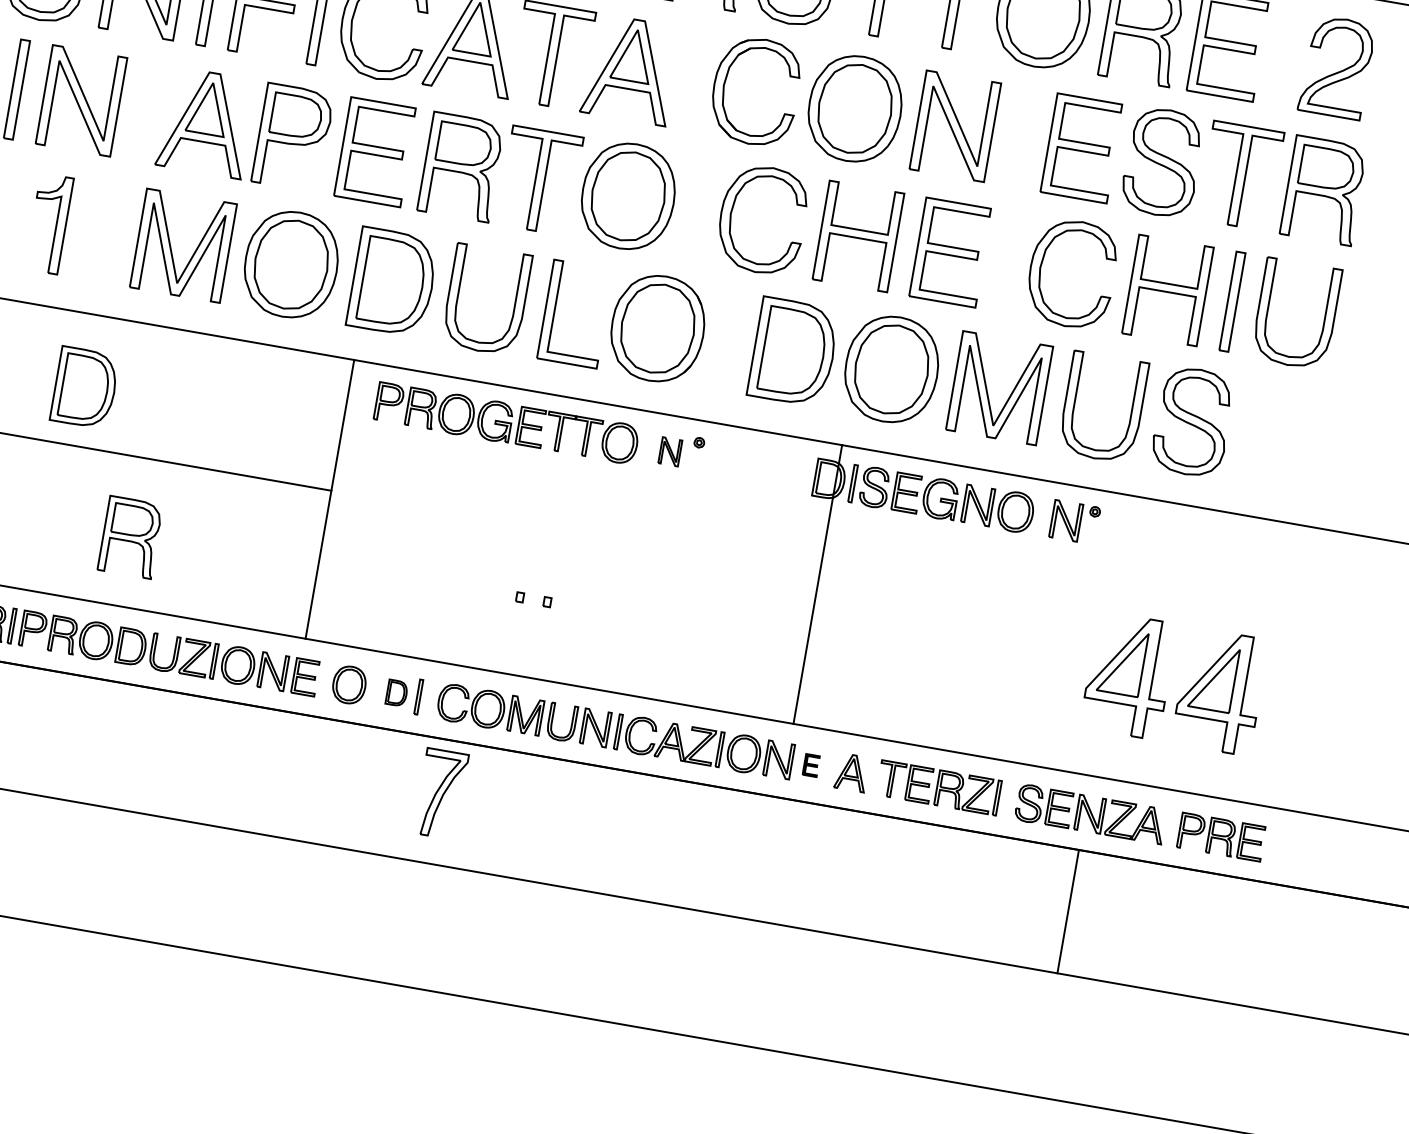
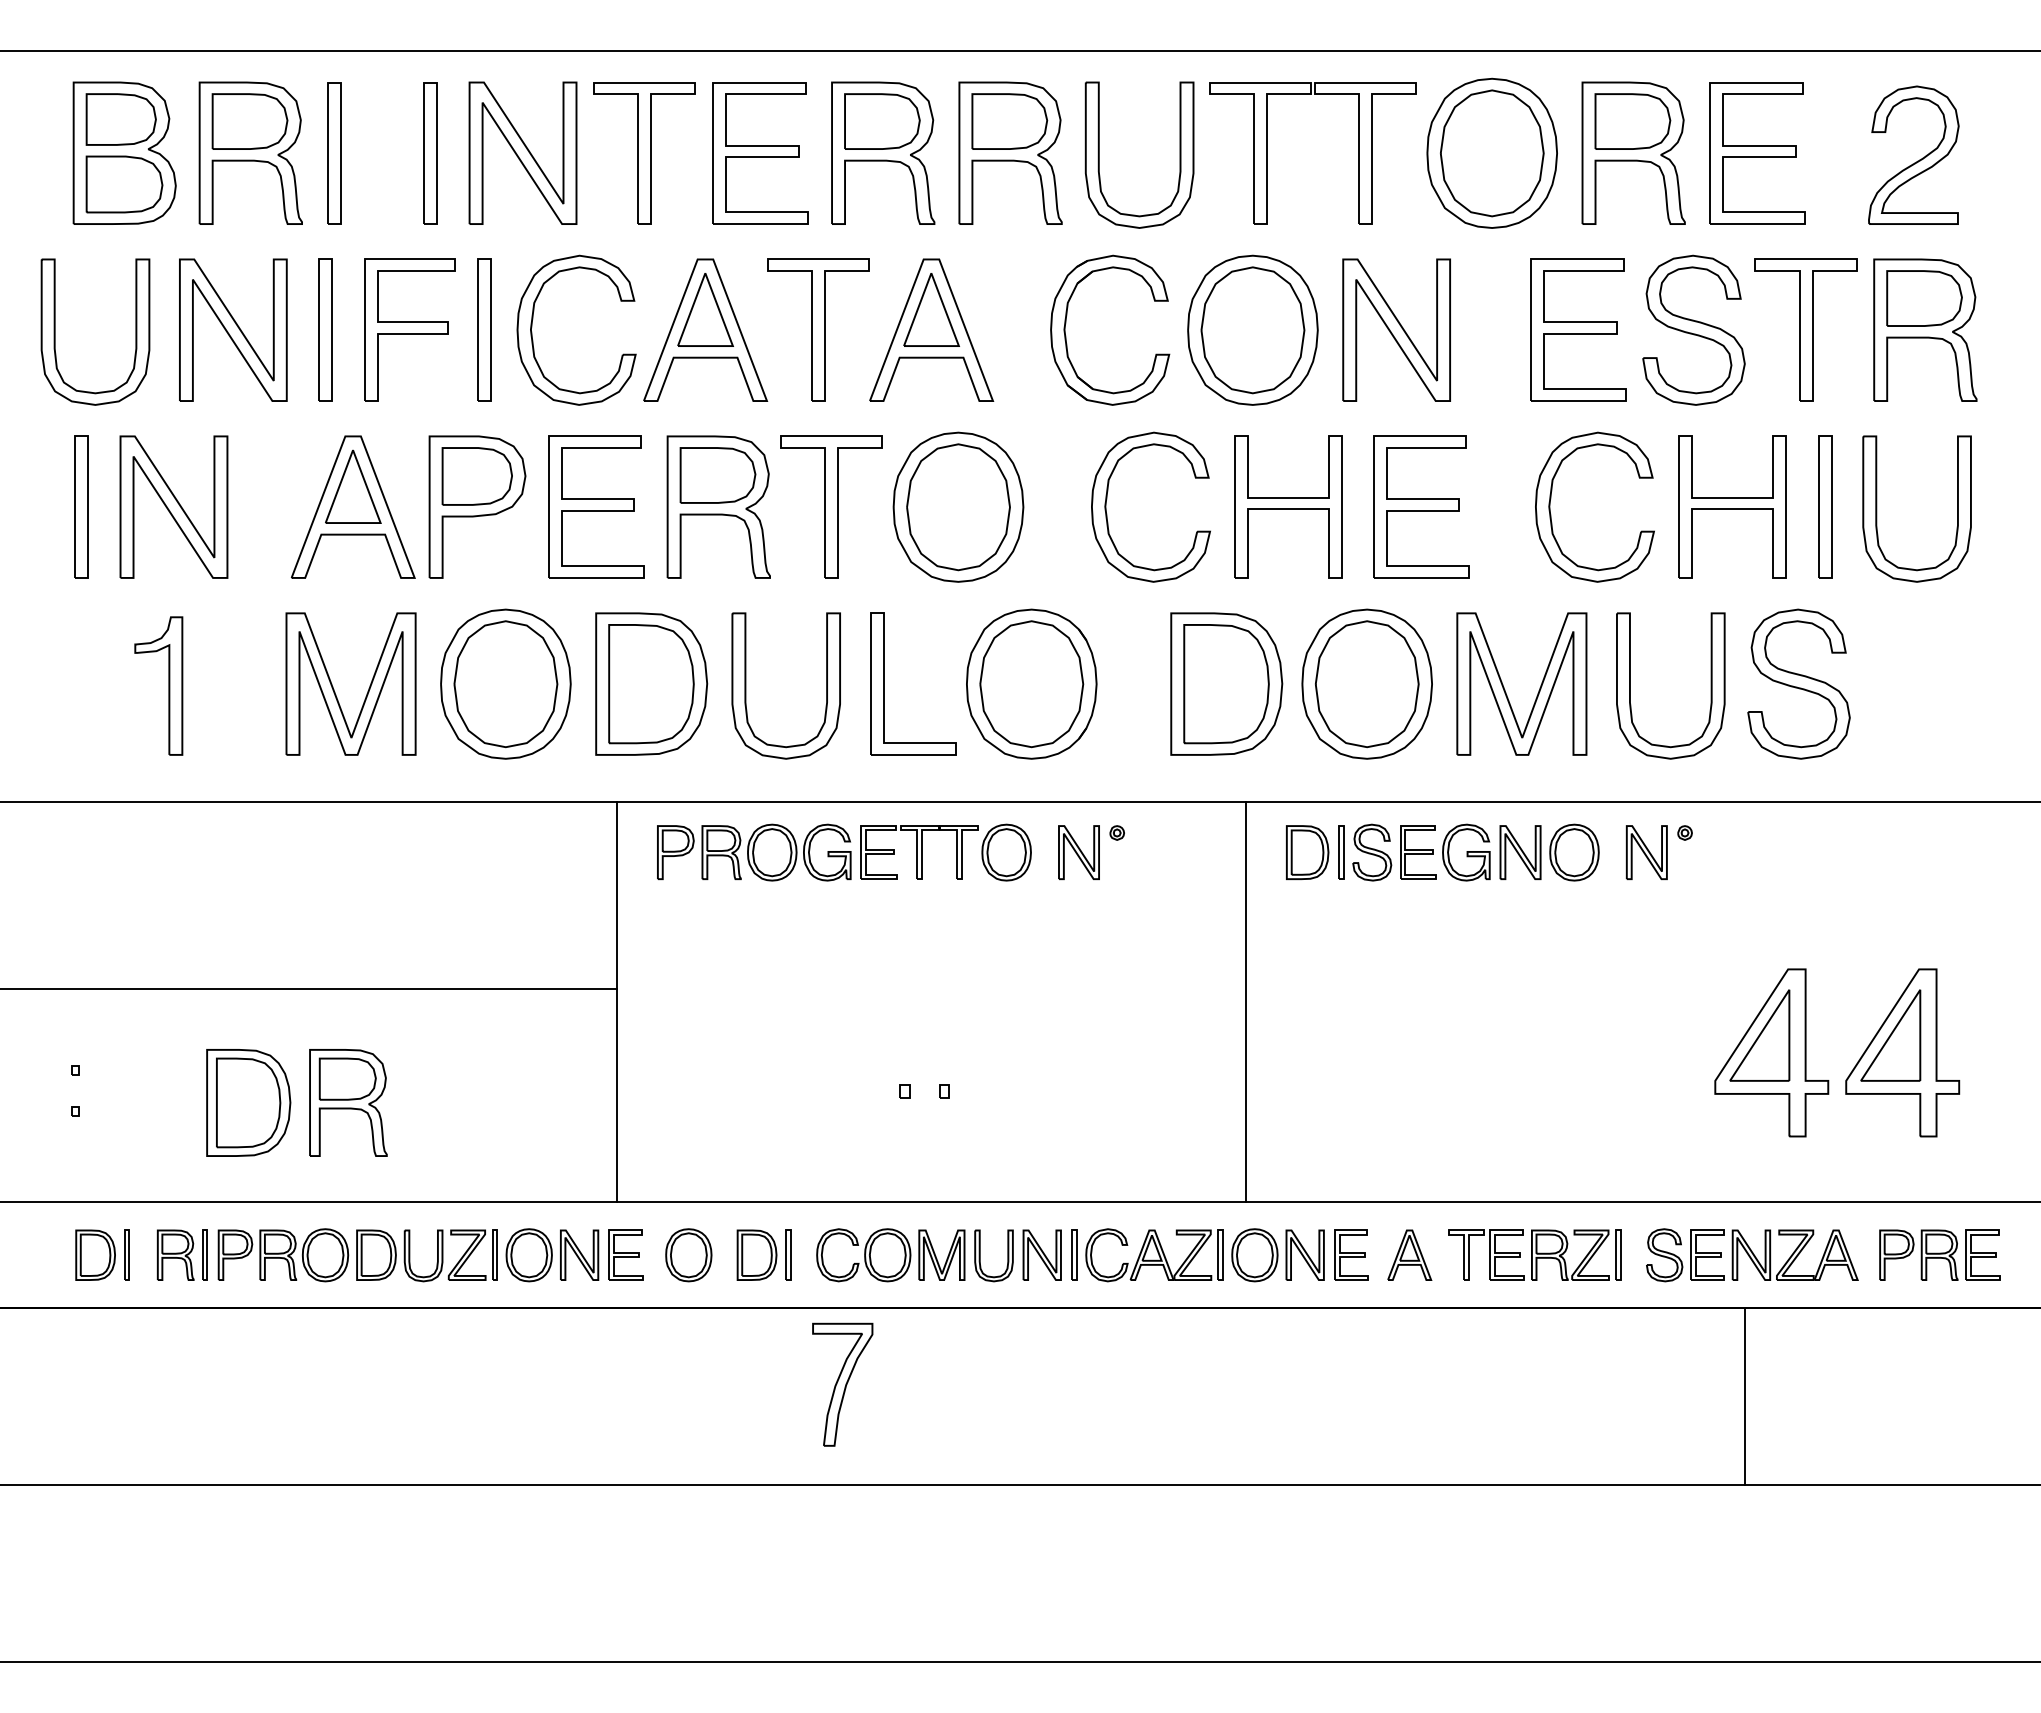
part: (85, 387) -> (248, 1102), moved
part: (670, 451) -> (1078, 852), size x1.43
line: (817, 584) -> (1245, 1001), moved
part: (396, 692) -> (756, 1254), size x1.43
part: (811, 765) -> (1351, 1254), size x1.67

